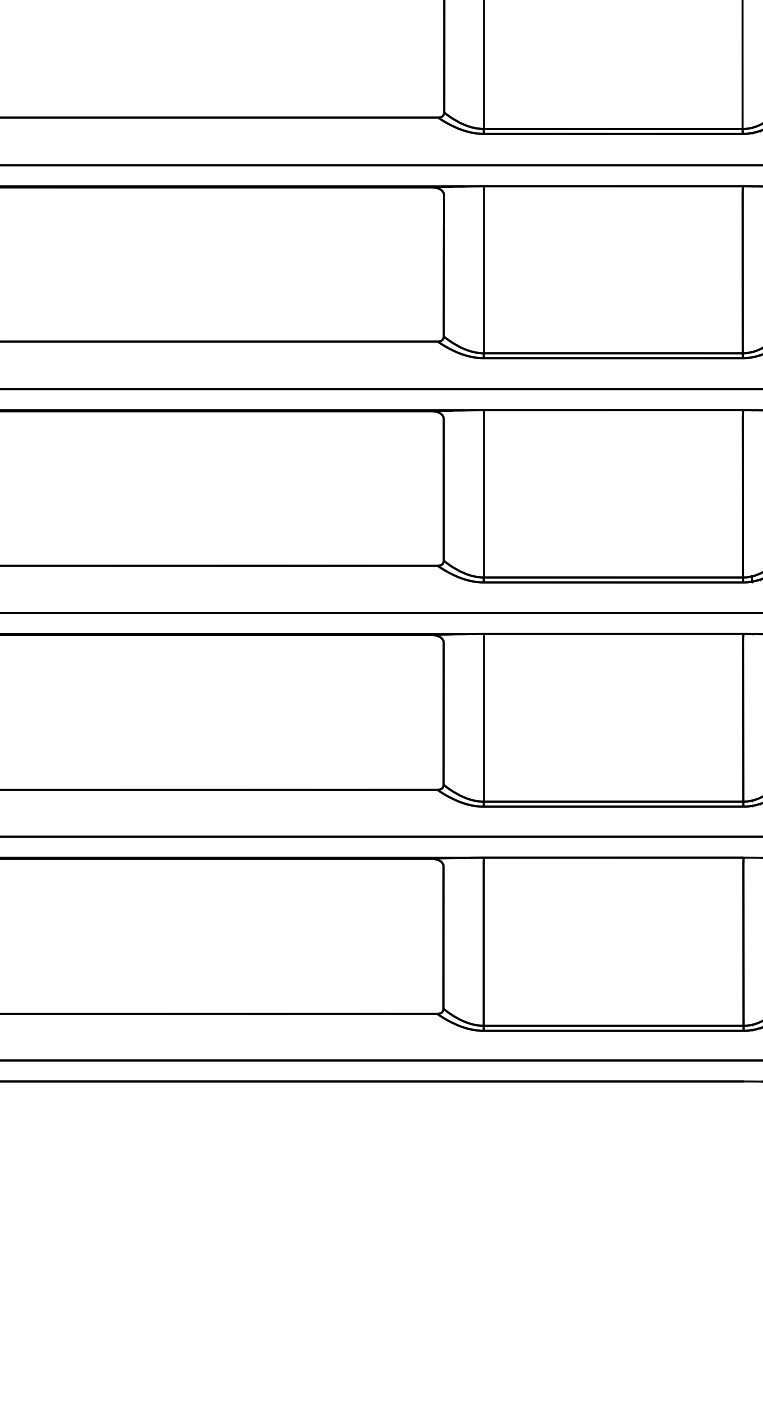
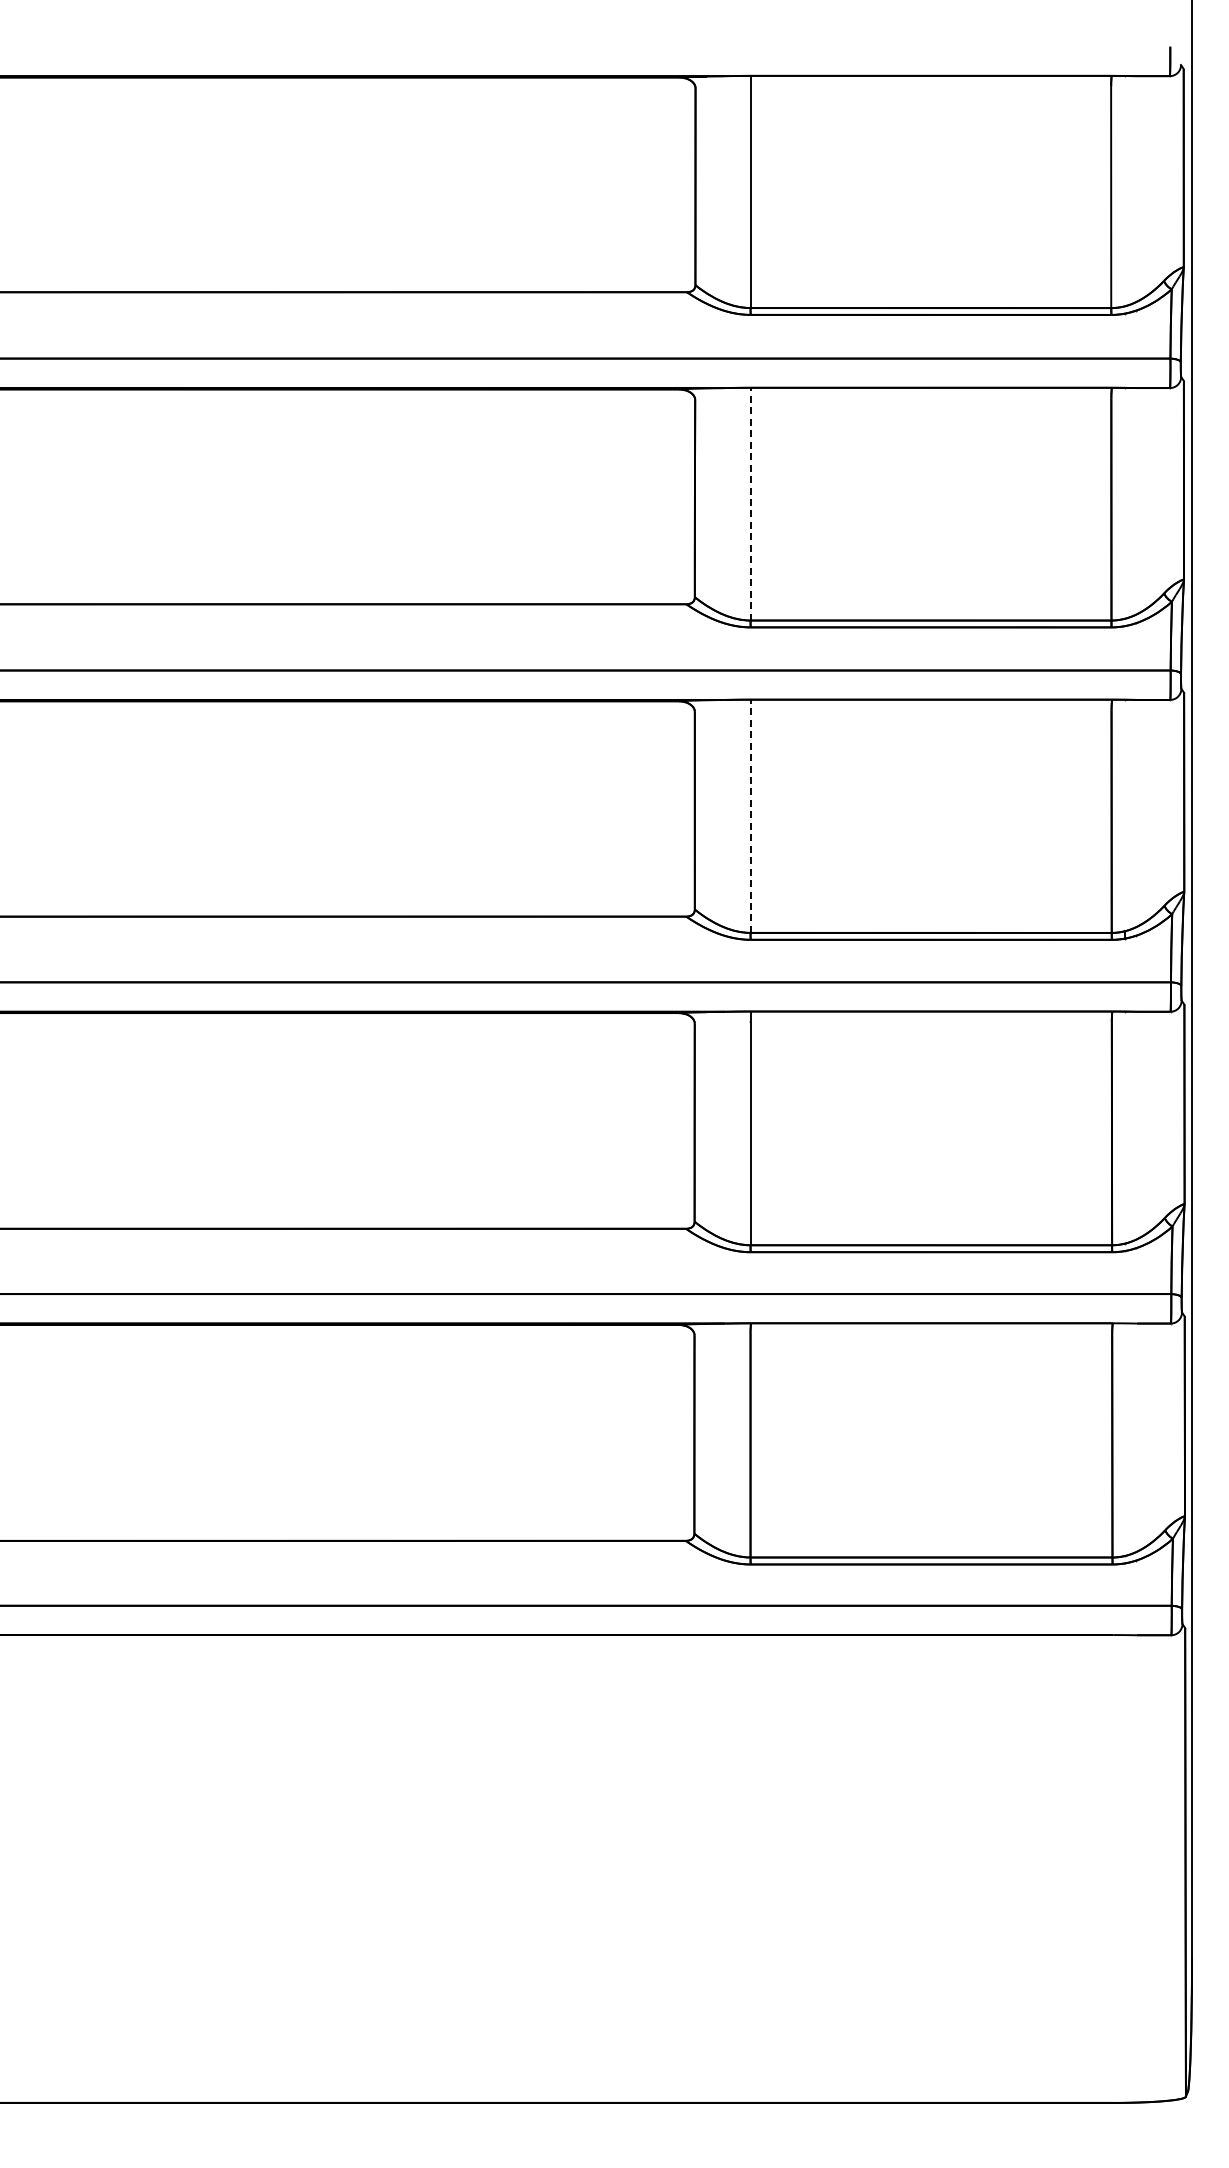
line: (483, 269) -> (750, 503), solid -> dashed
line: (483, 493) -> (750, 816), solid -> dashed

